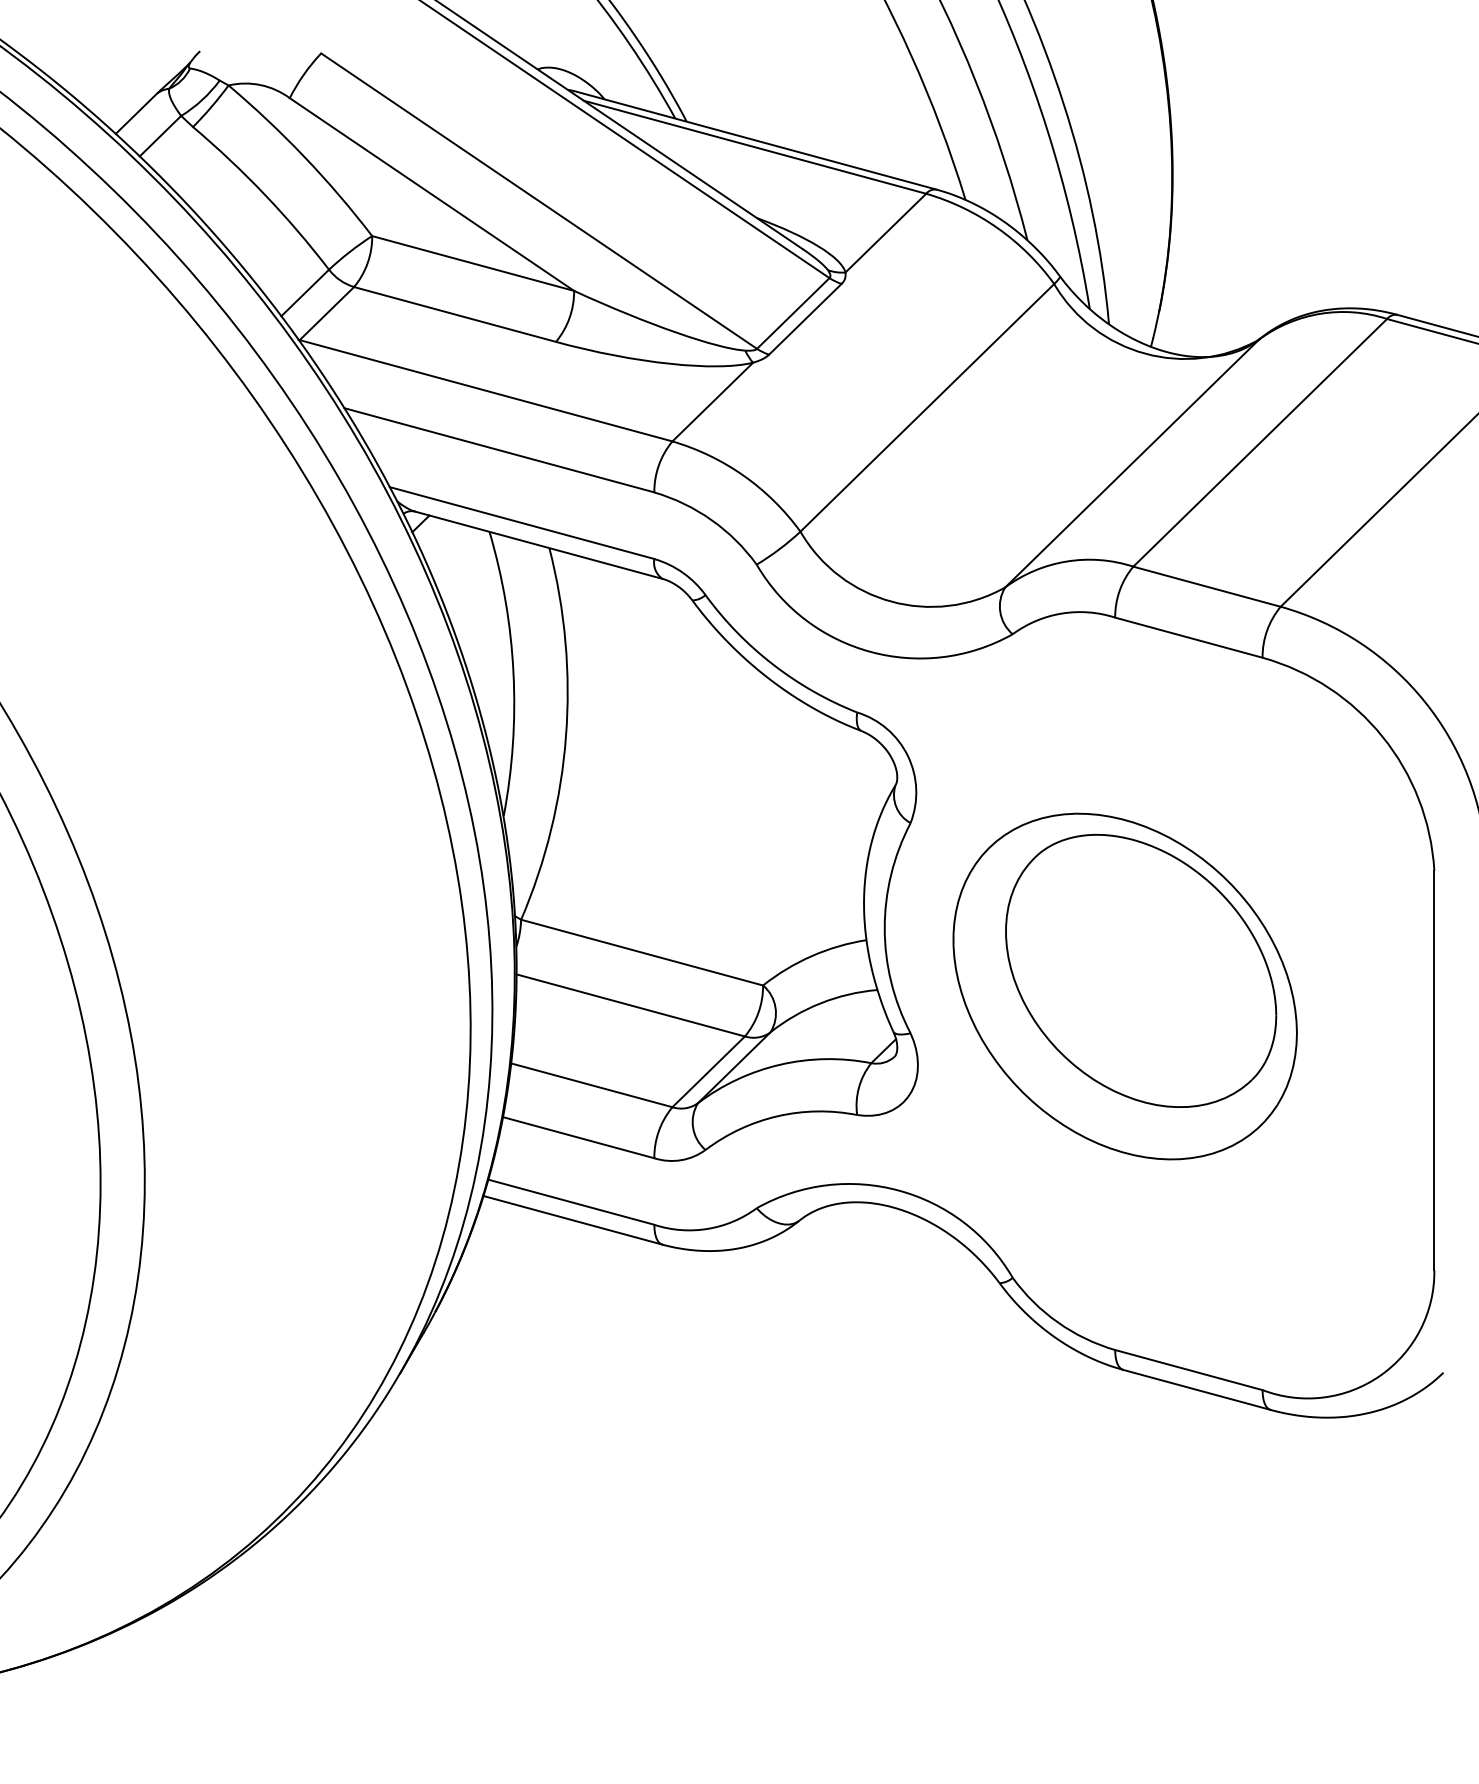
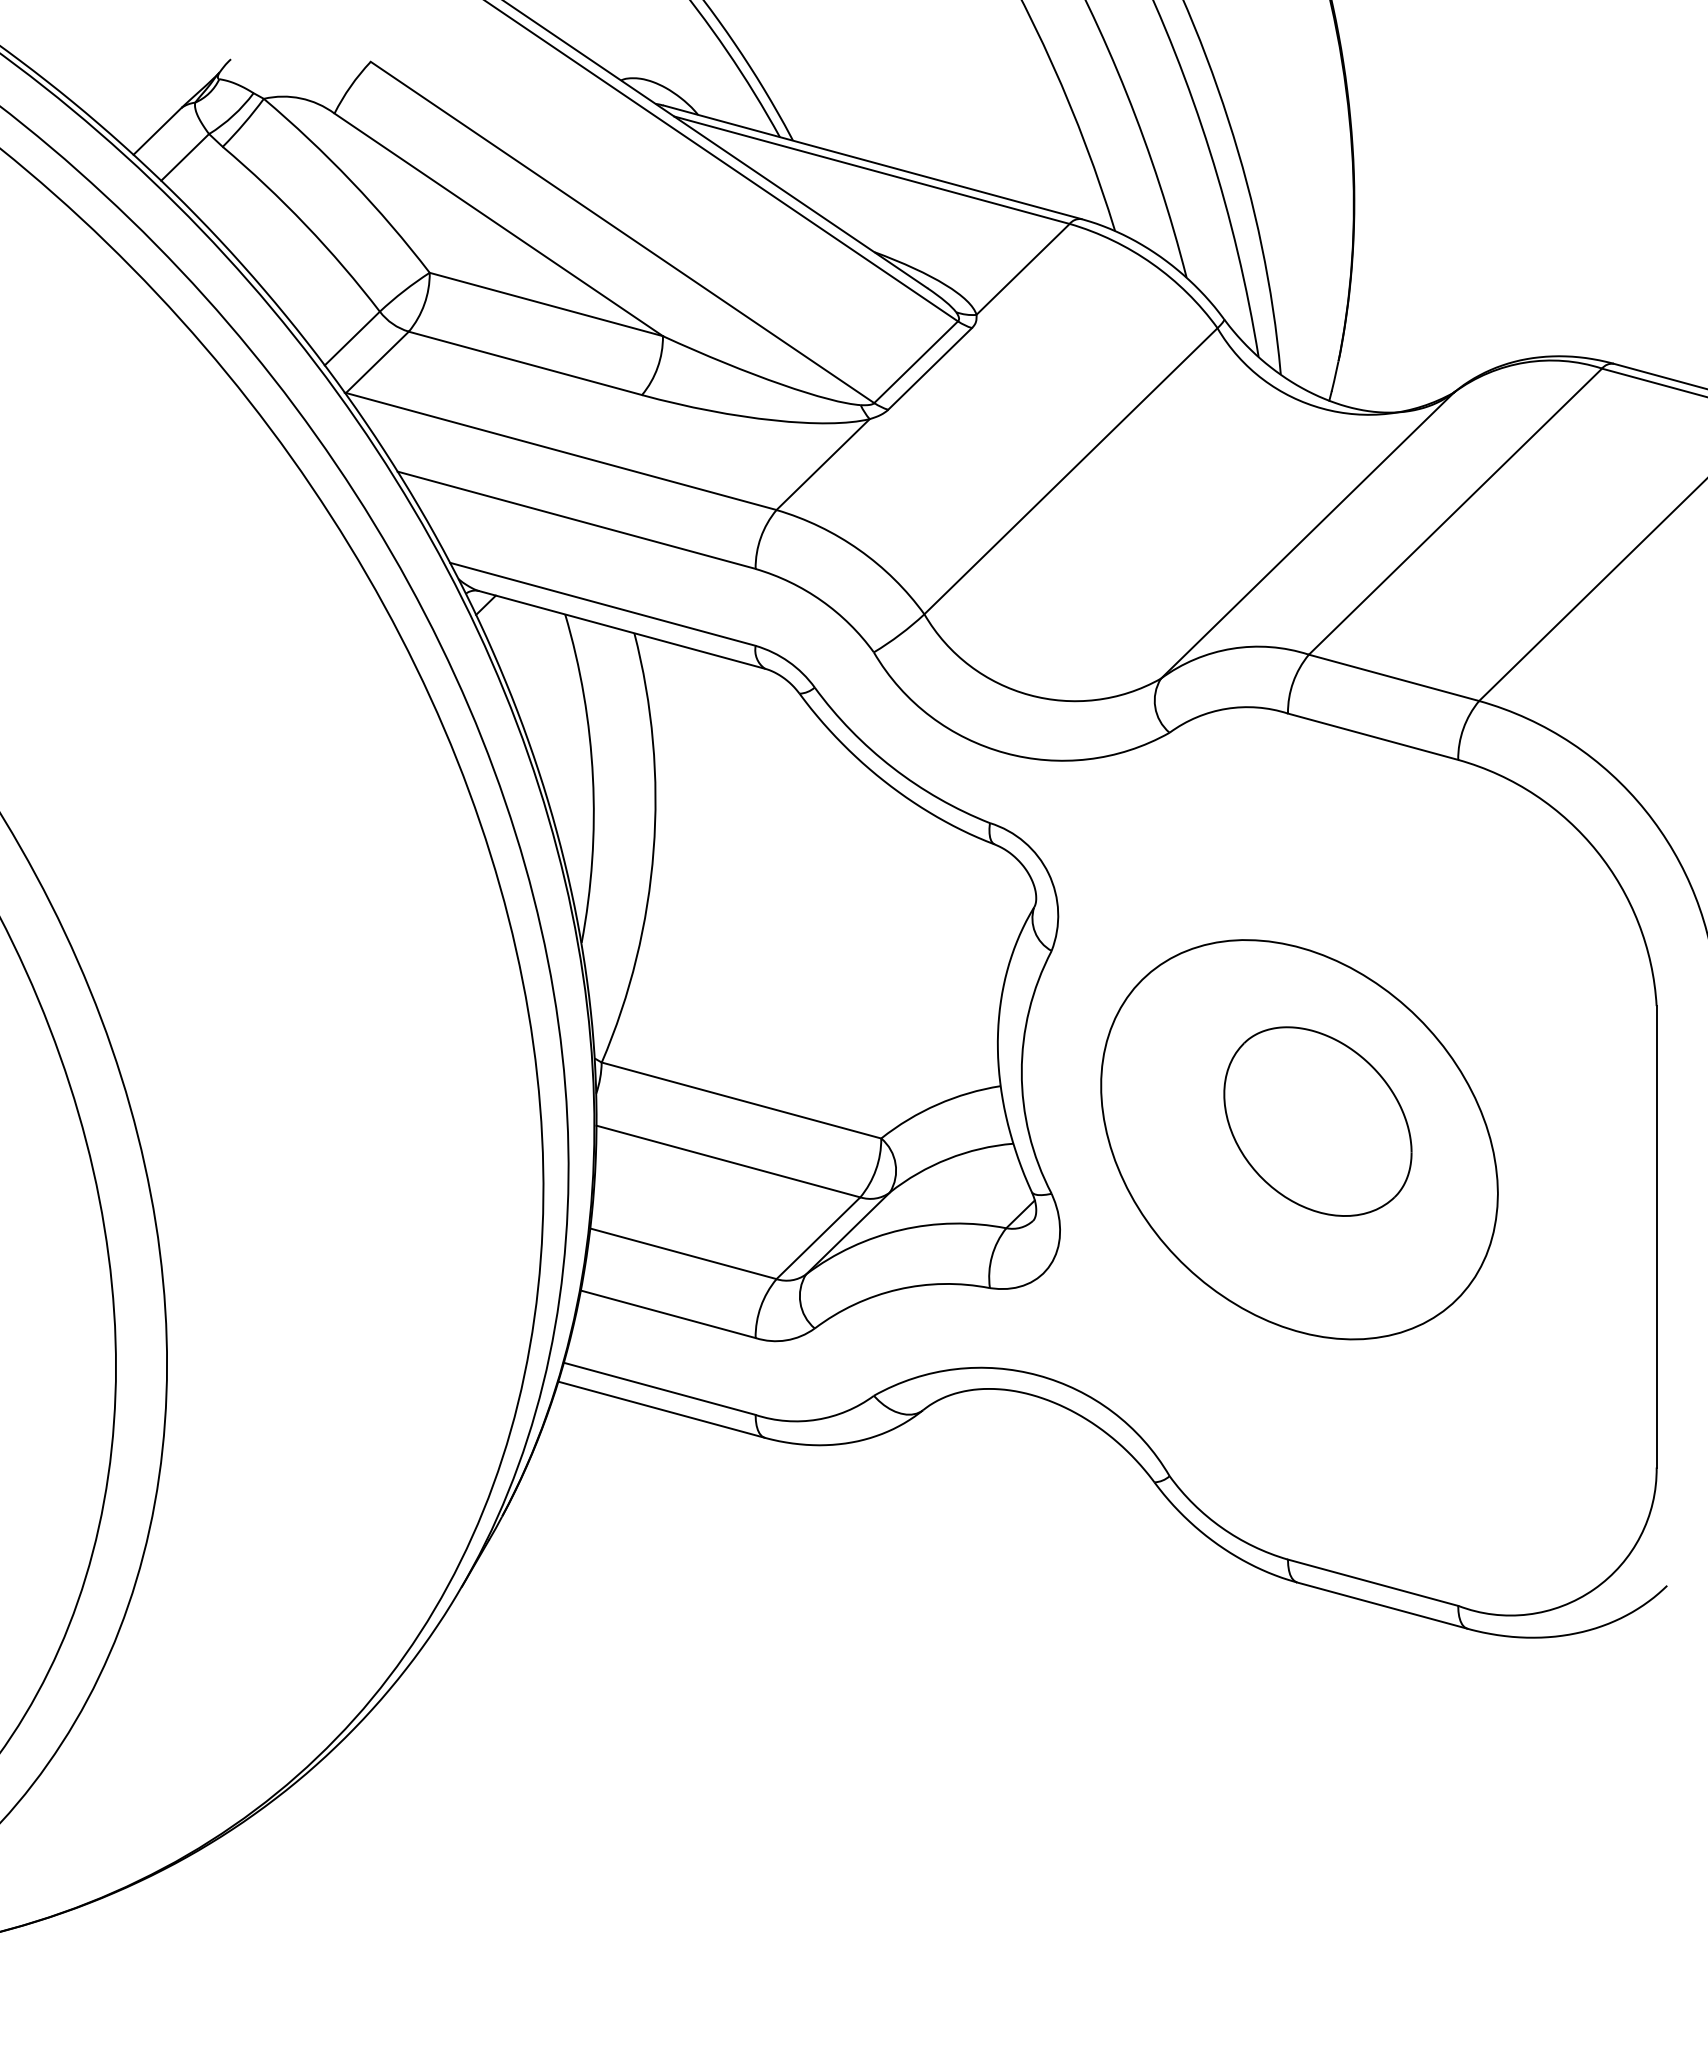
part: (1140, 970) -> (1317, 1121), size x0.6

